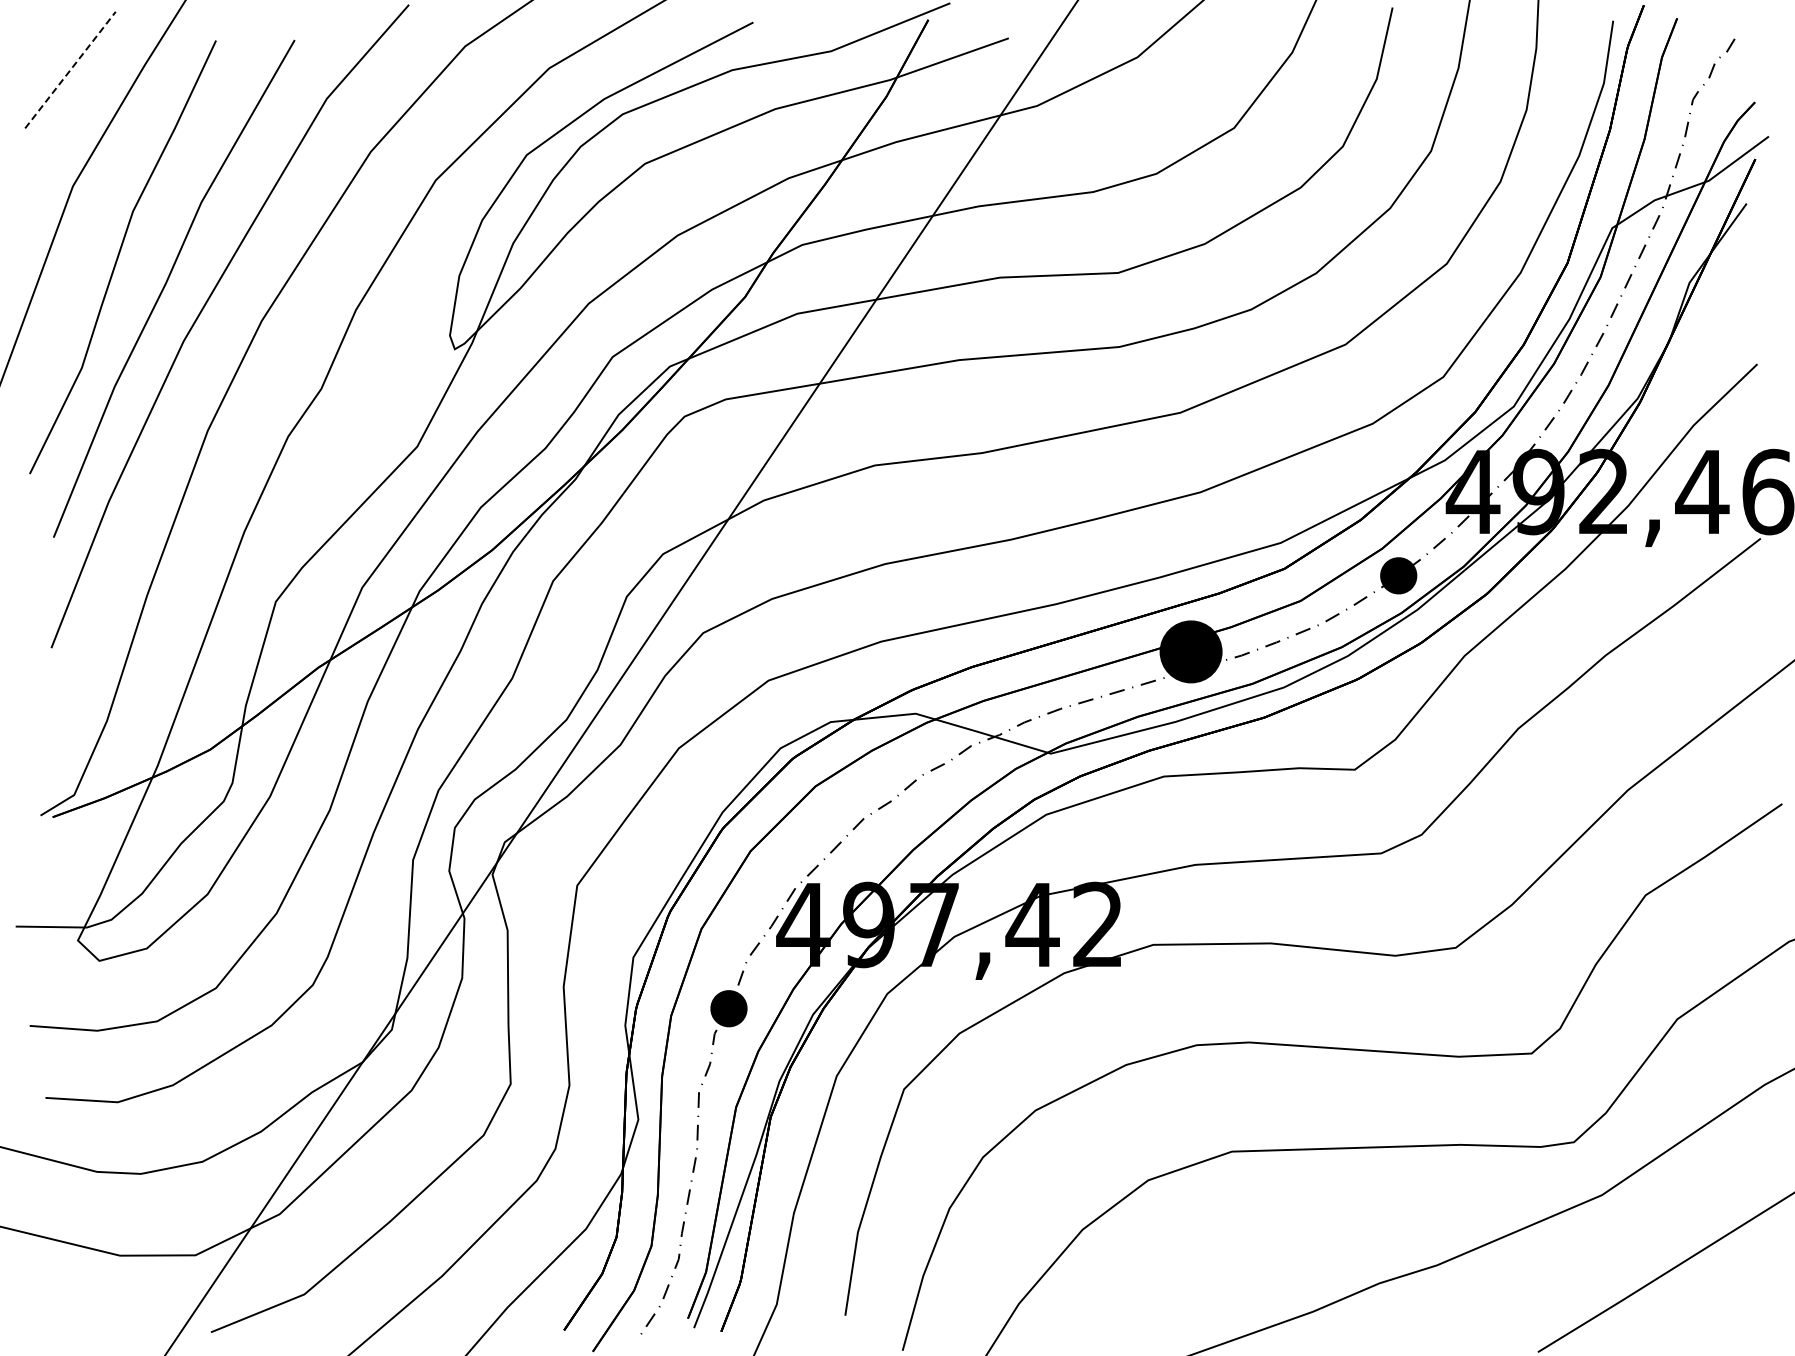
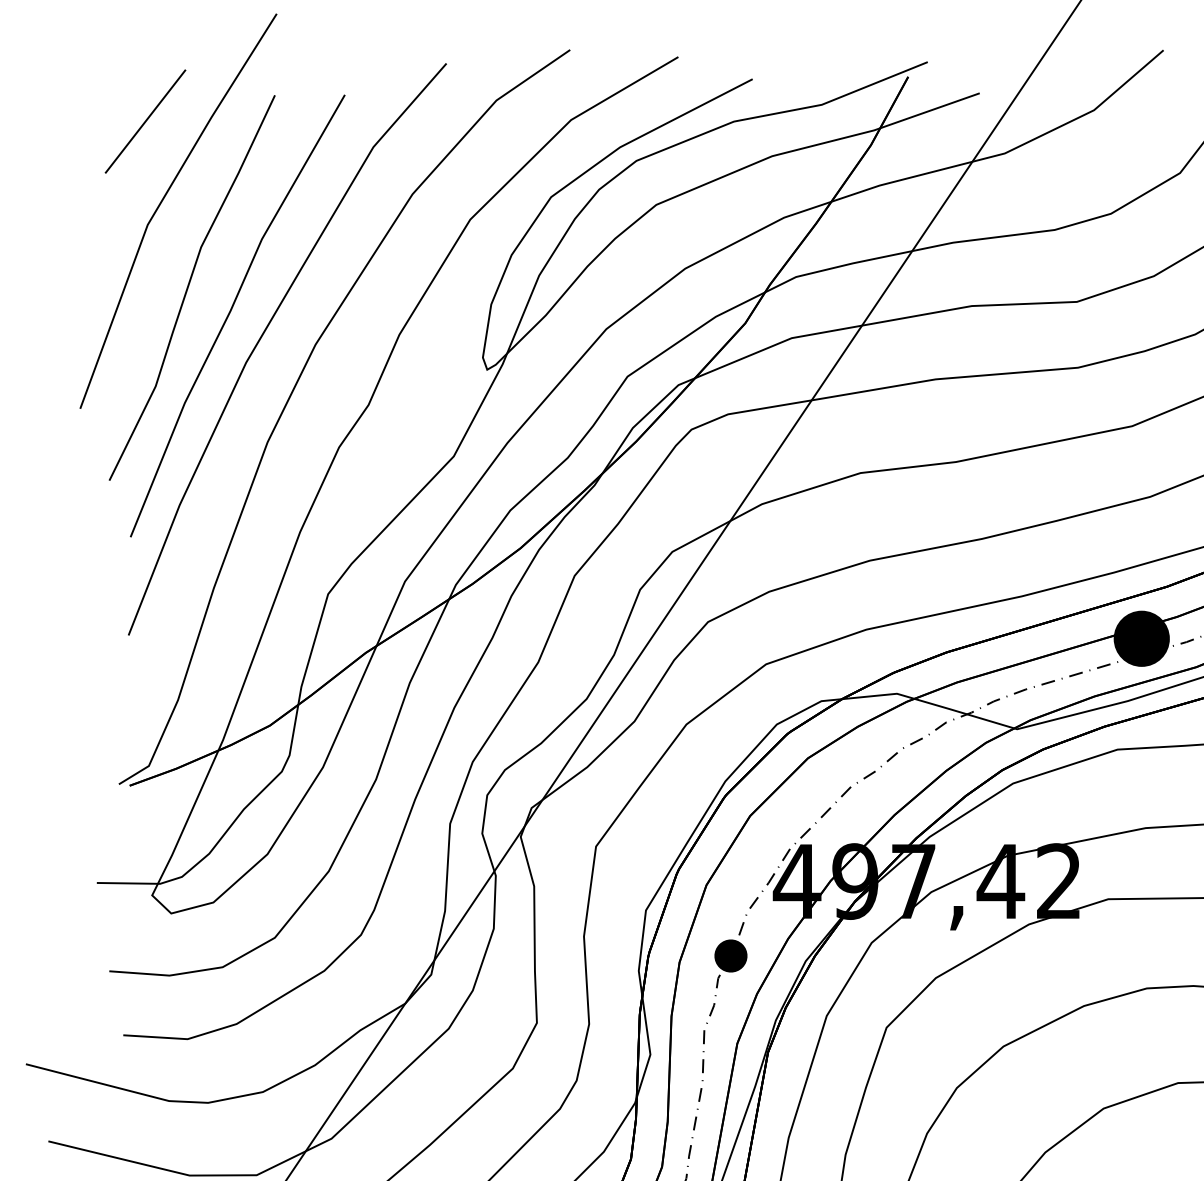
line: (70, 70) -> (145, 121), dashed -> solid

